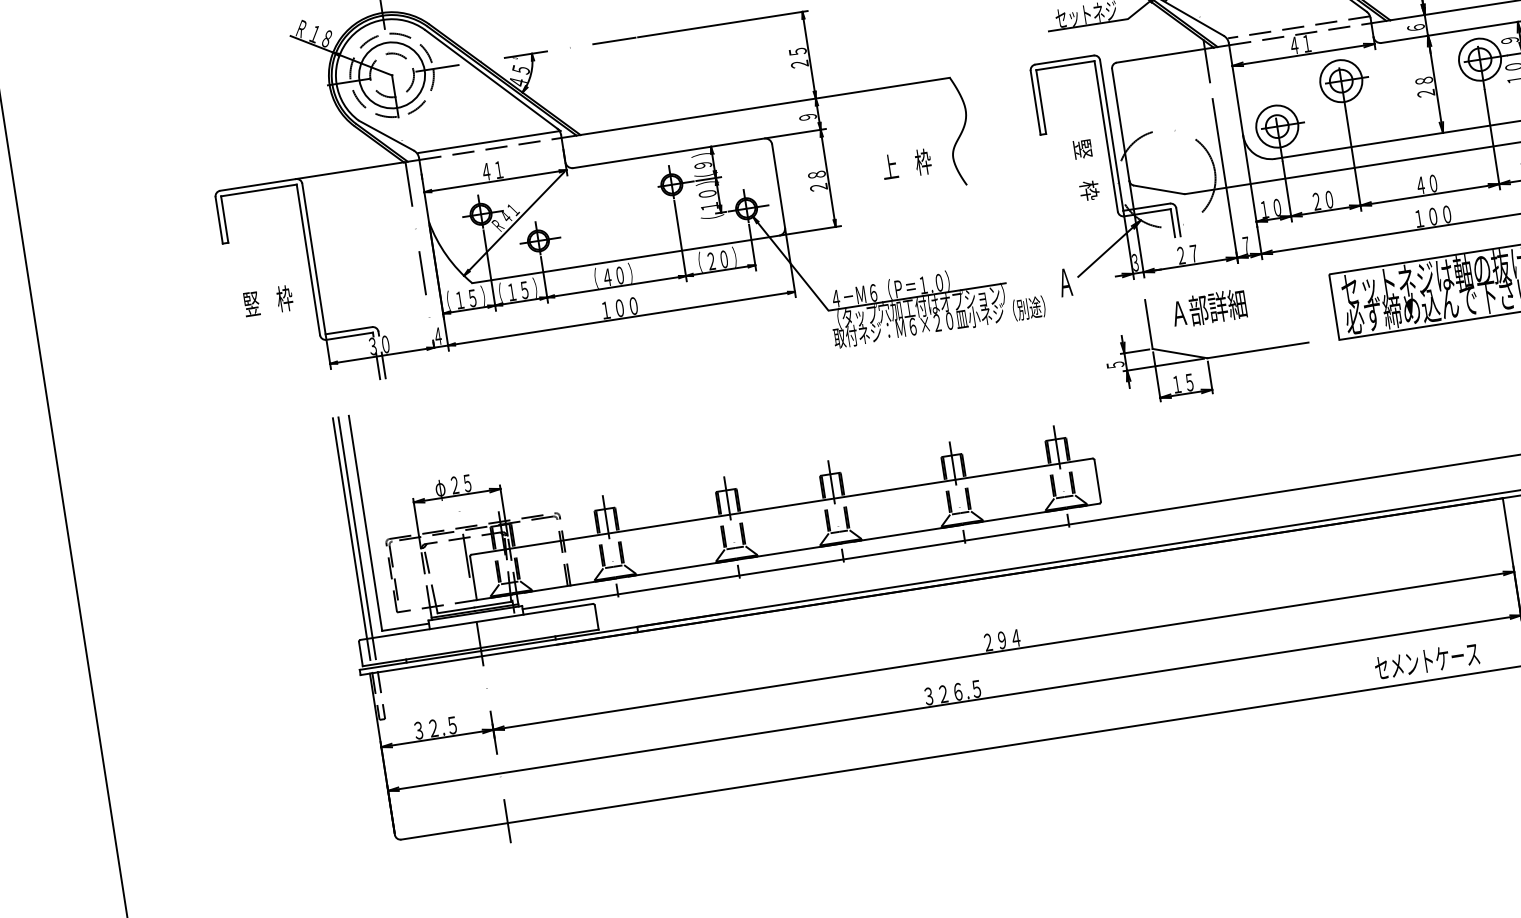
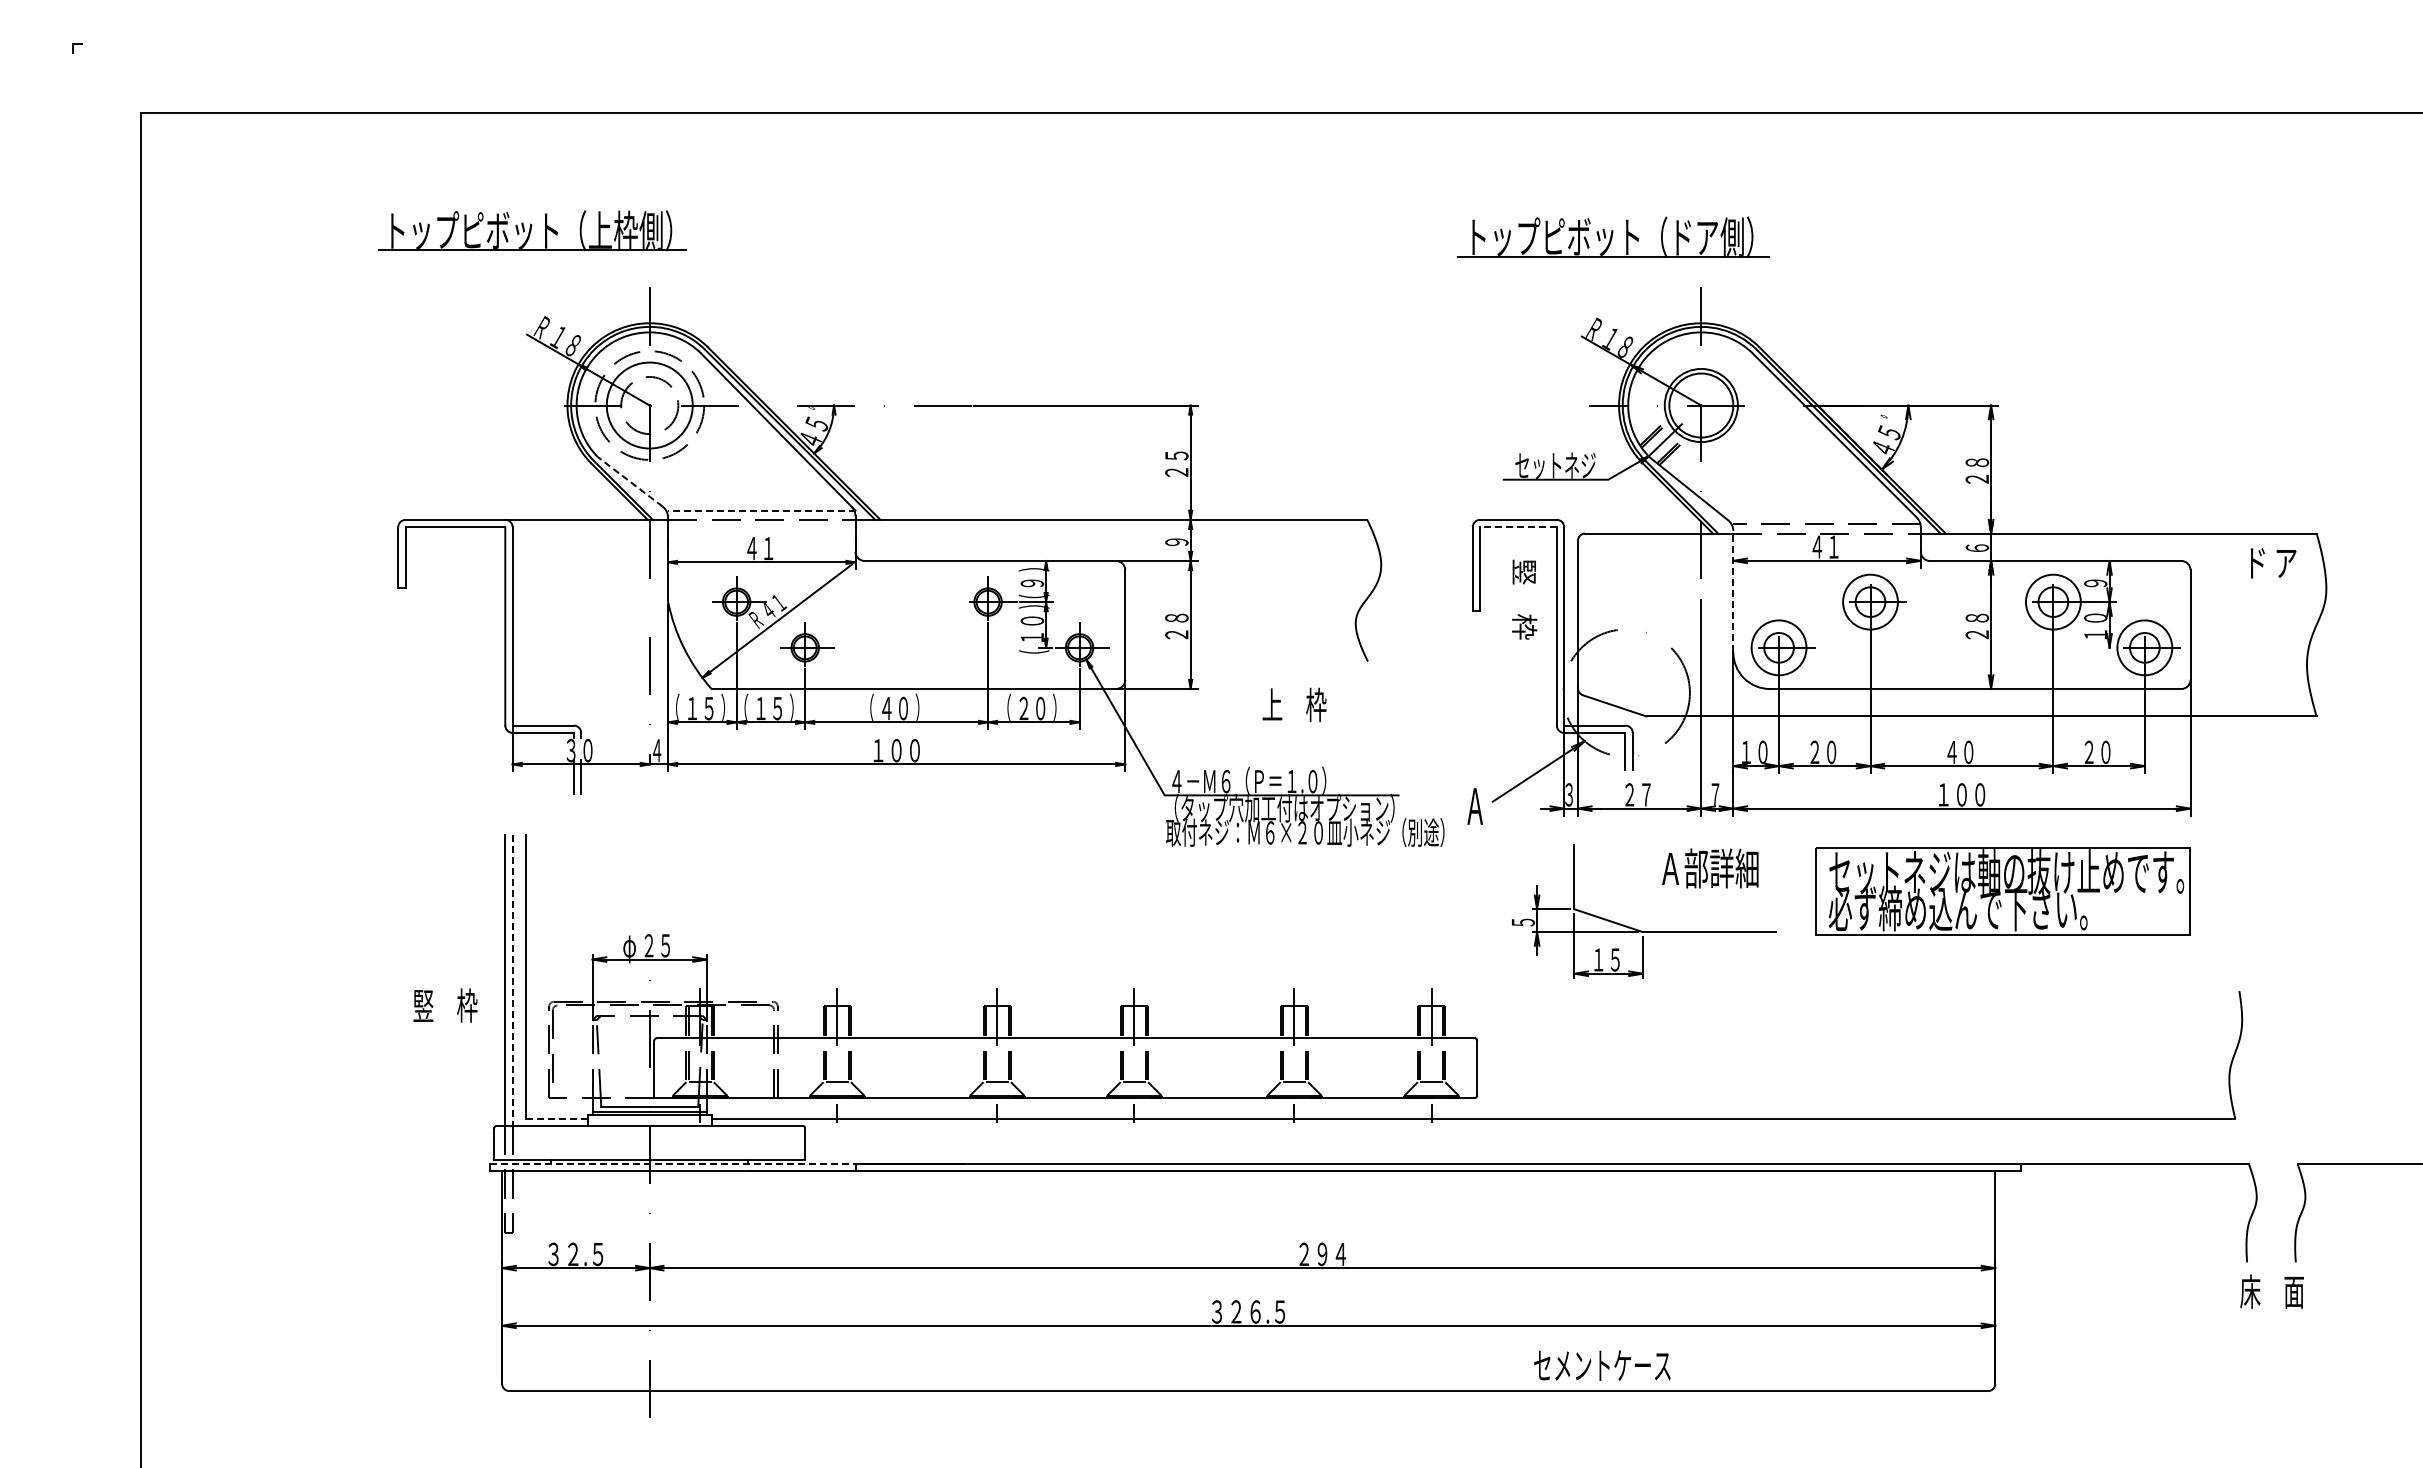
line: (1064, 66) -> (1517, 527), solid -> dashed
line: (1236, 89) -> (1733, 591), solid -> dashed
line: (386, 135) -> (630, 481), solid -> dashed
line: (489, 141) -> (761, 510), solid -> dashed
text: (906, 164) -> (1294, 704), moved
text: (1086, 169) -> (1524, 599), moved
text: (268, 301) -> (445, 1005), moved
text: (1209, 308) -> (1710, 868), moved
line: (355, 528) -> (512, 981), solid -> dashed
line: (405, 627) -> (557, 1118), solid -> dashed
line: (498, 648) -> (672, 1164), solid -> dashed
text: (1427, 660) -> (1602, 1365), moved

